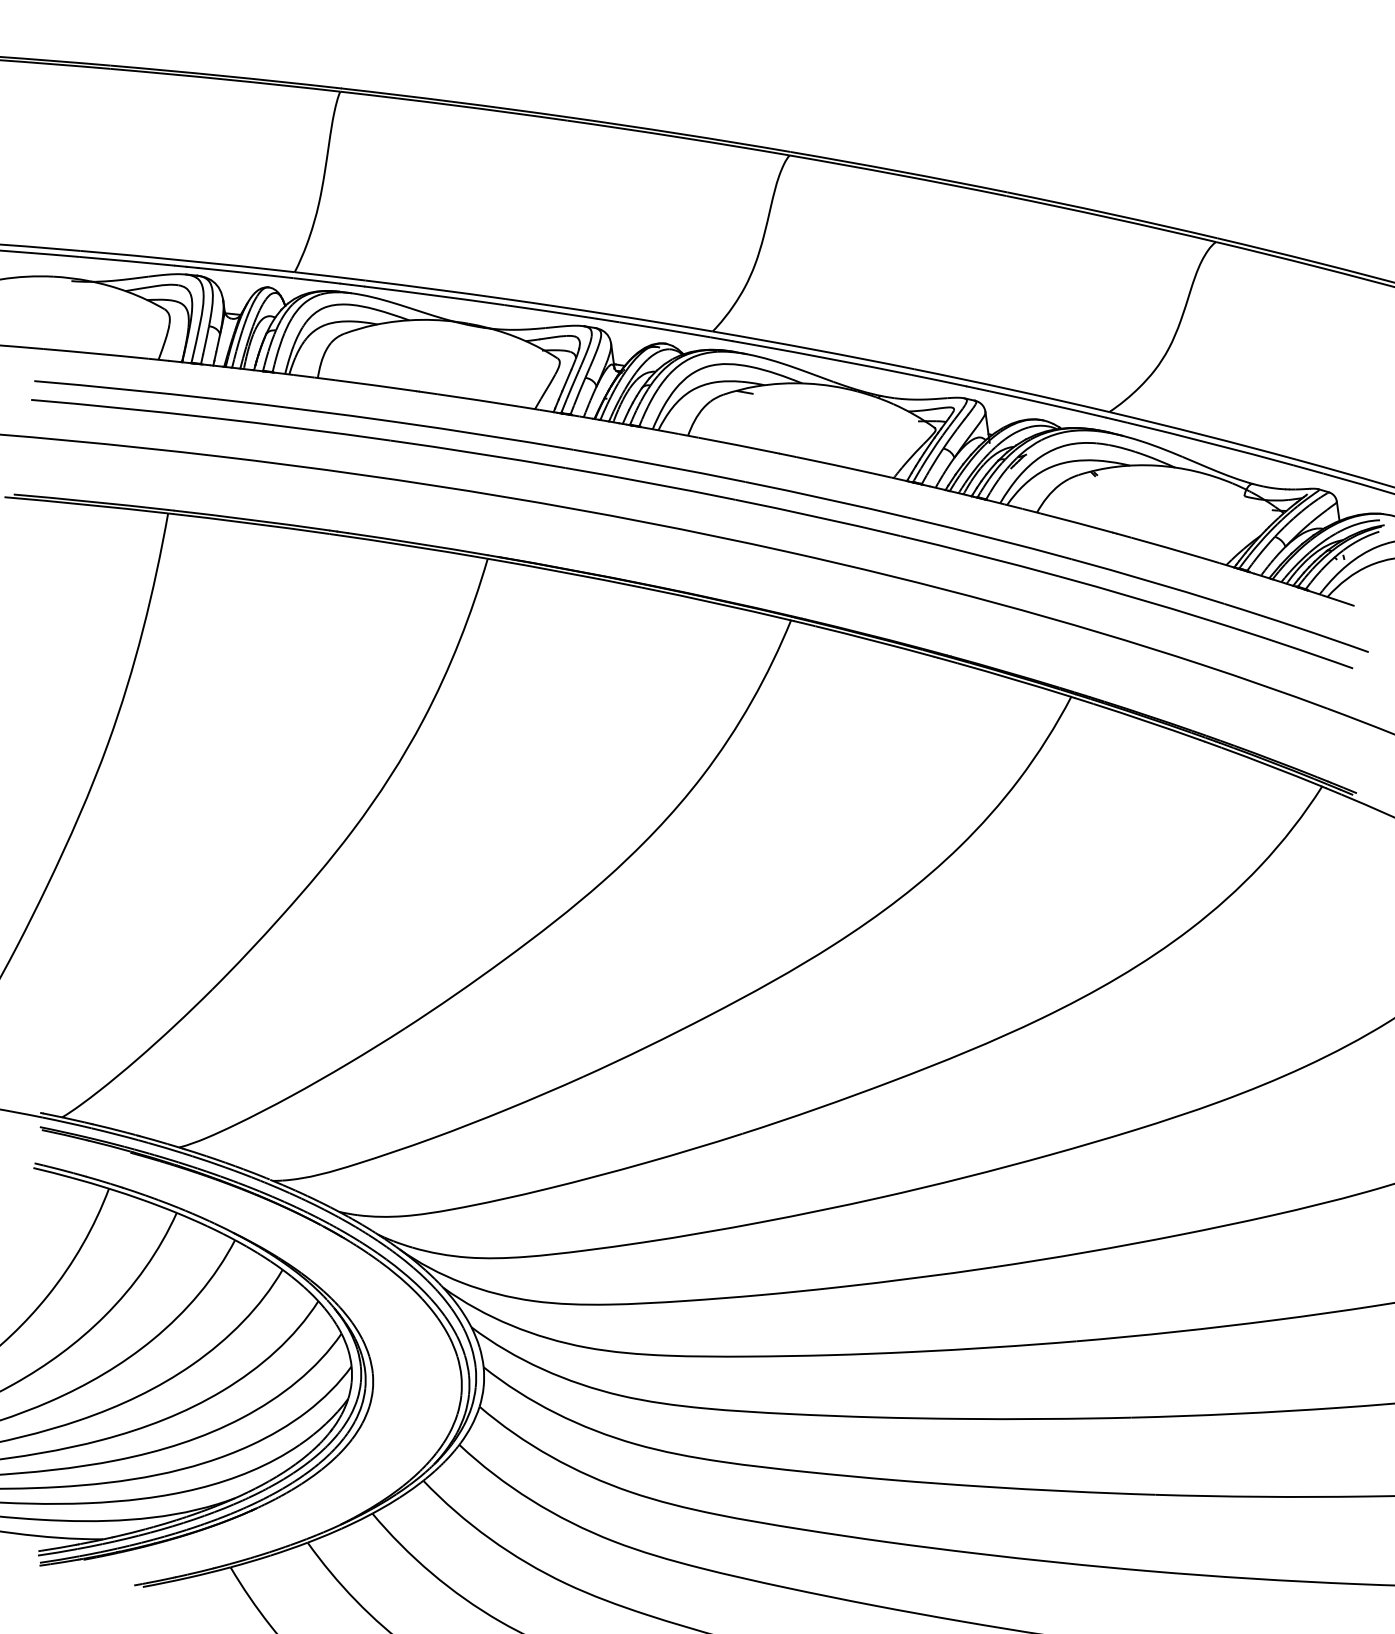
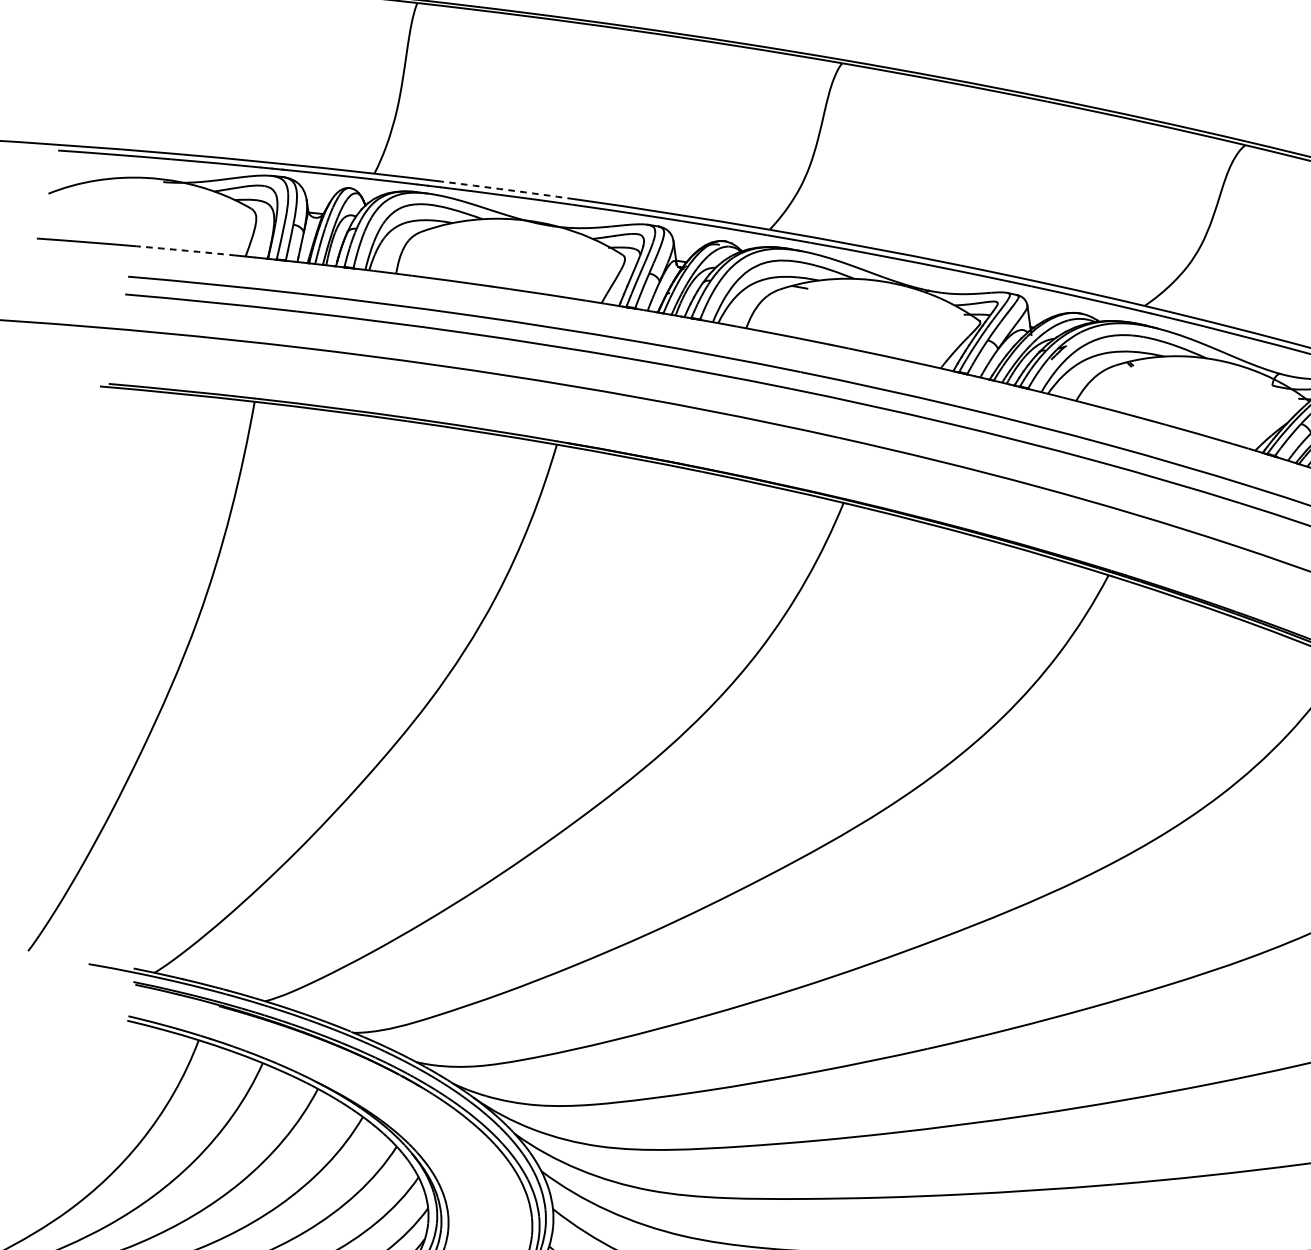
arc: (435, 289) -> (507, 190), solid -> dashed
arc: (95, 353) -> (186, 250), solid -> dashed

